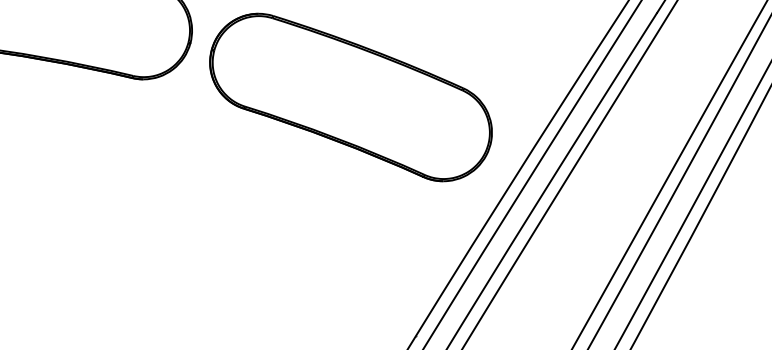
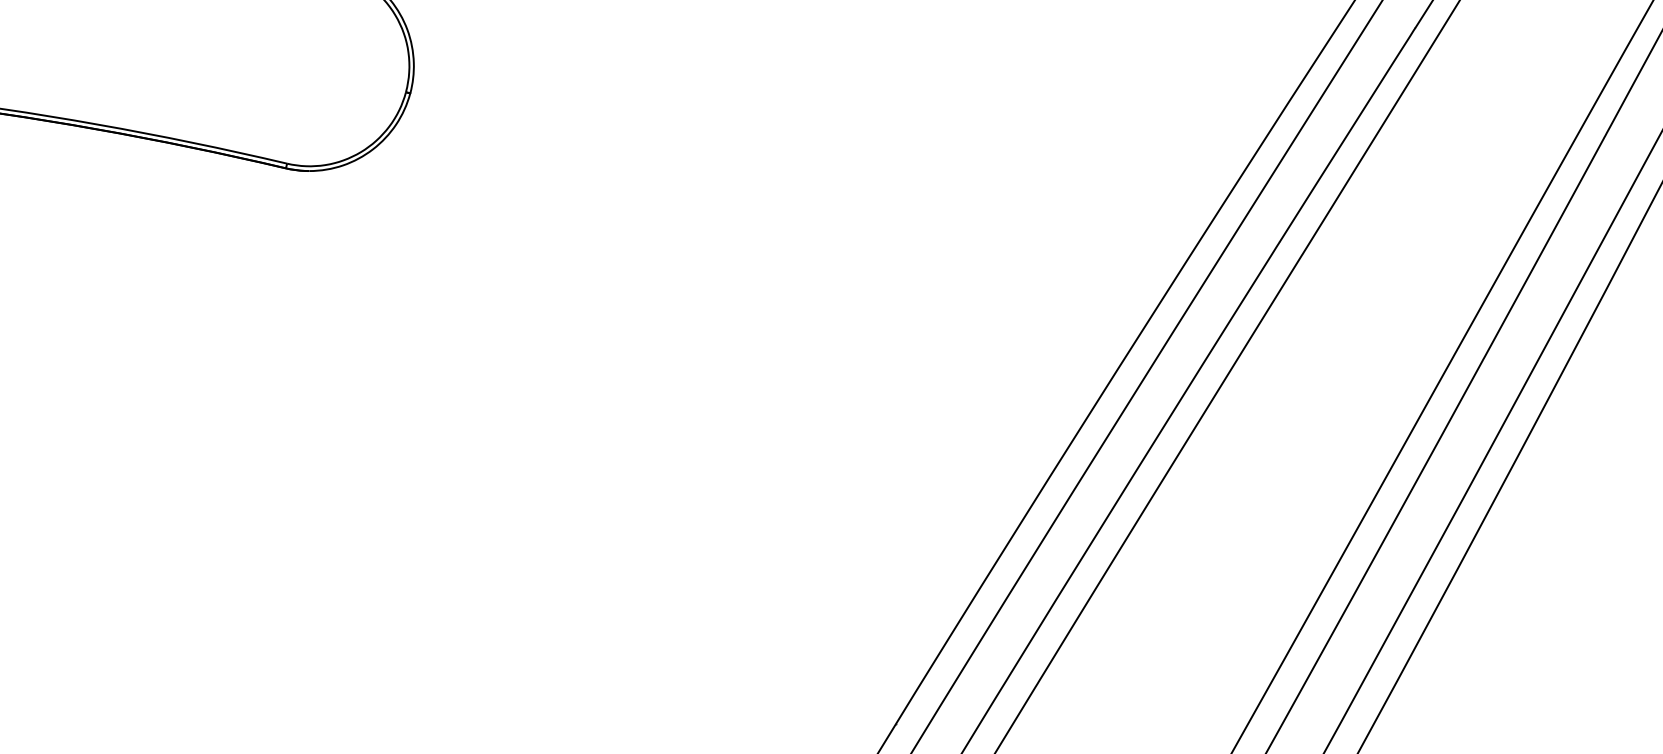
part: (350, 97) -> (755, 210), removed

